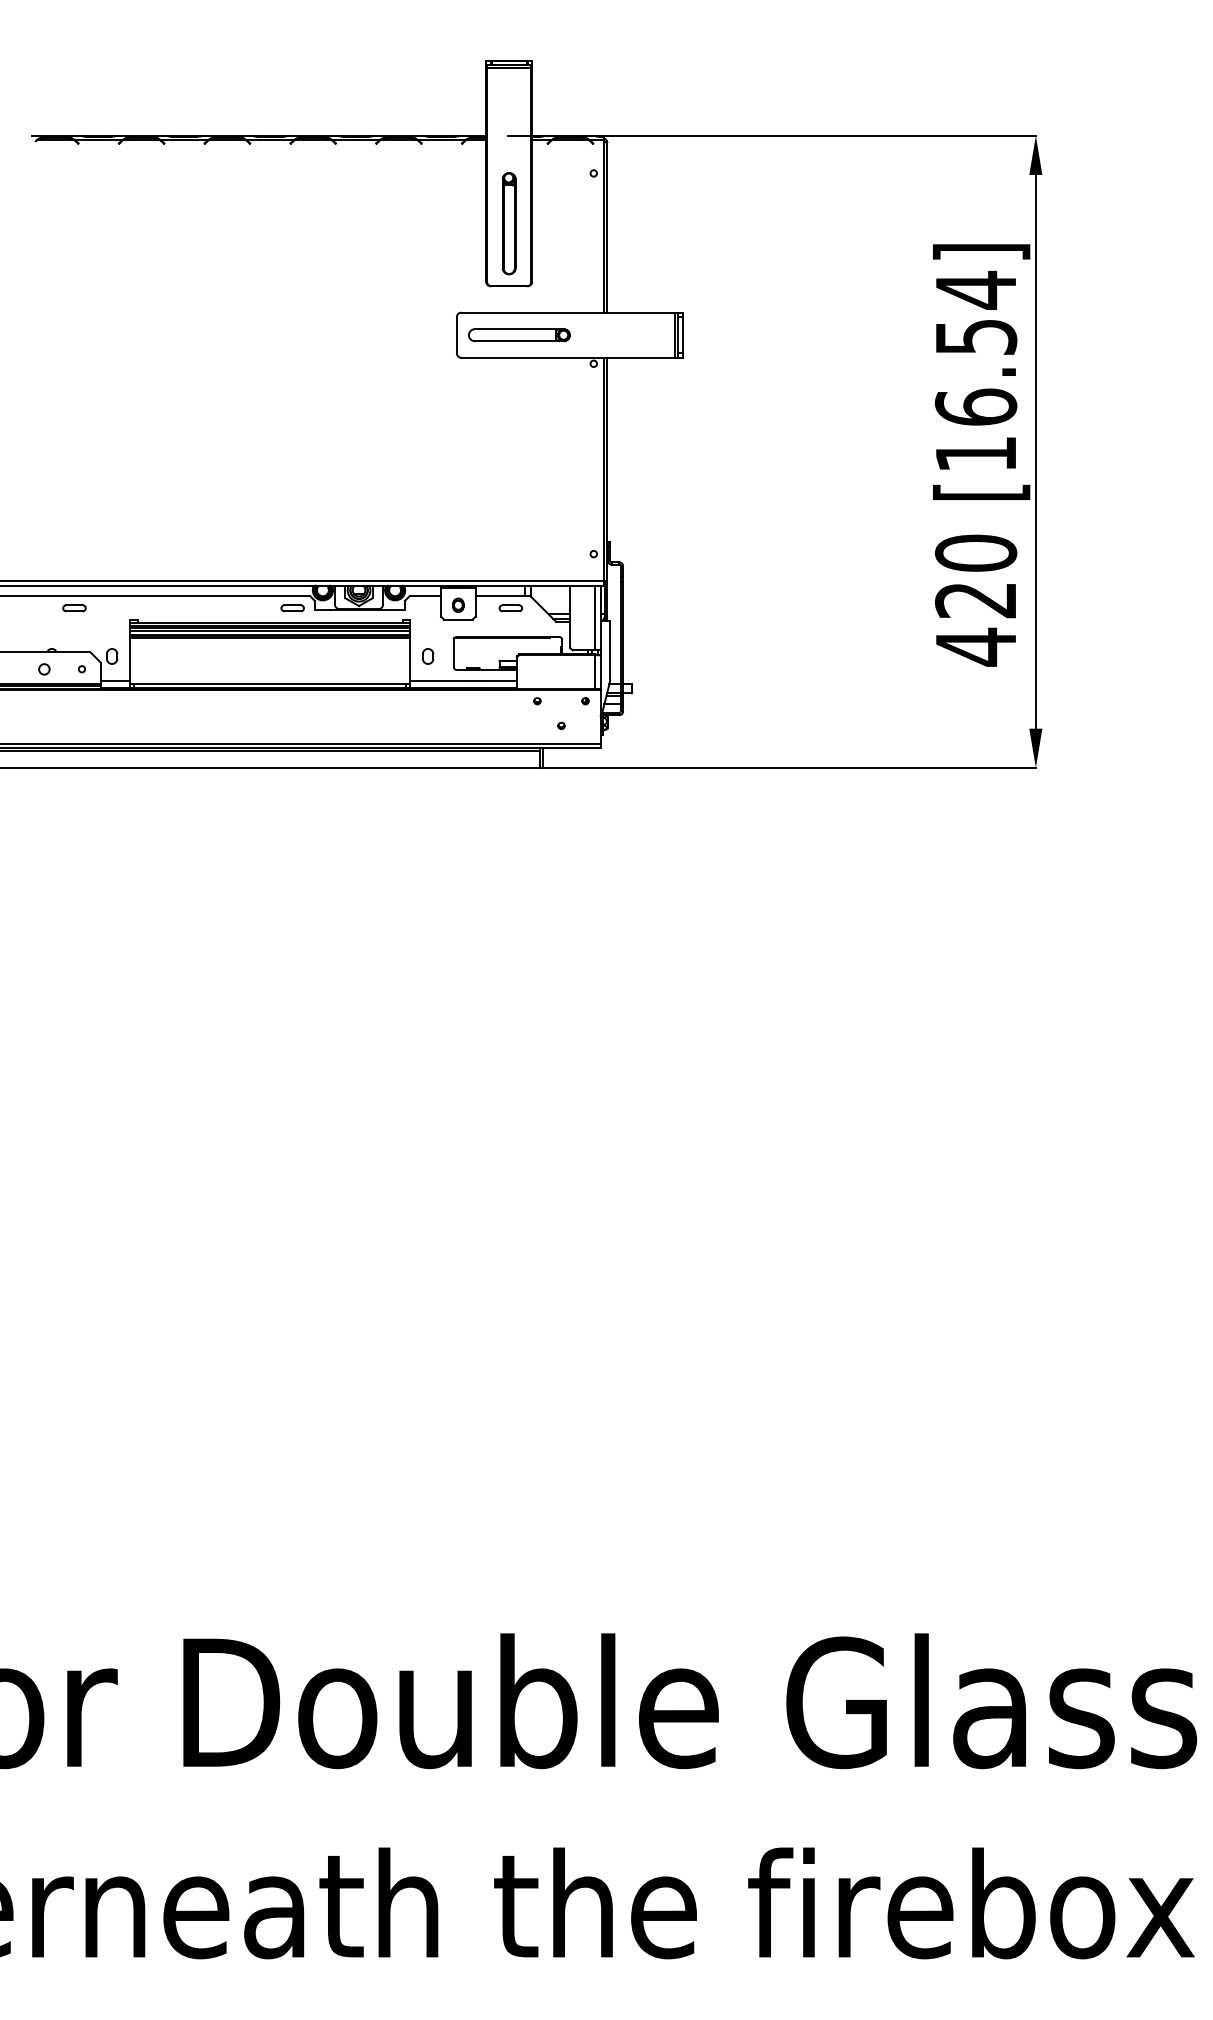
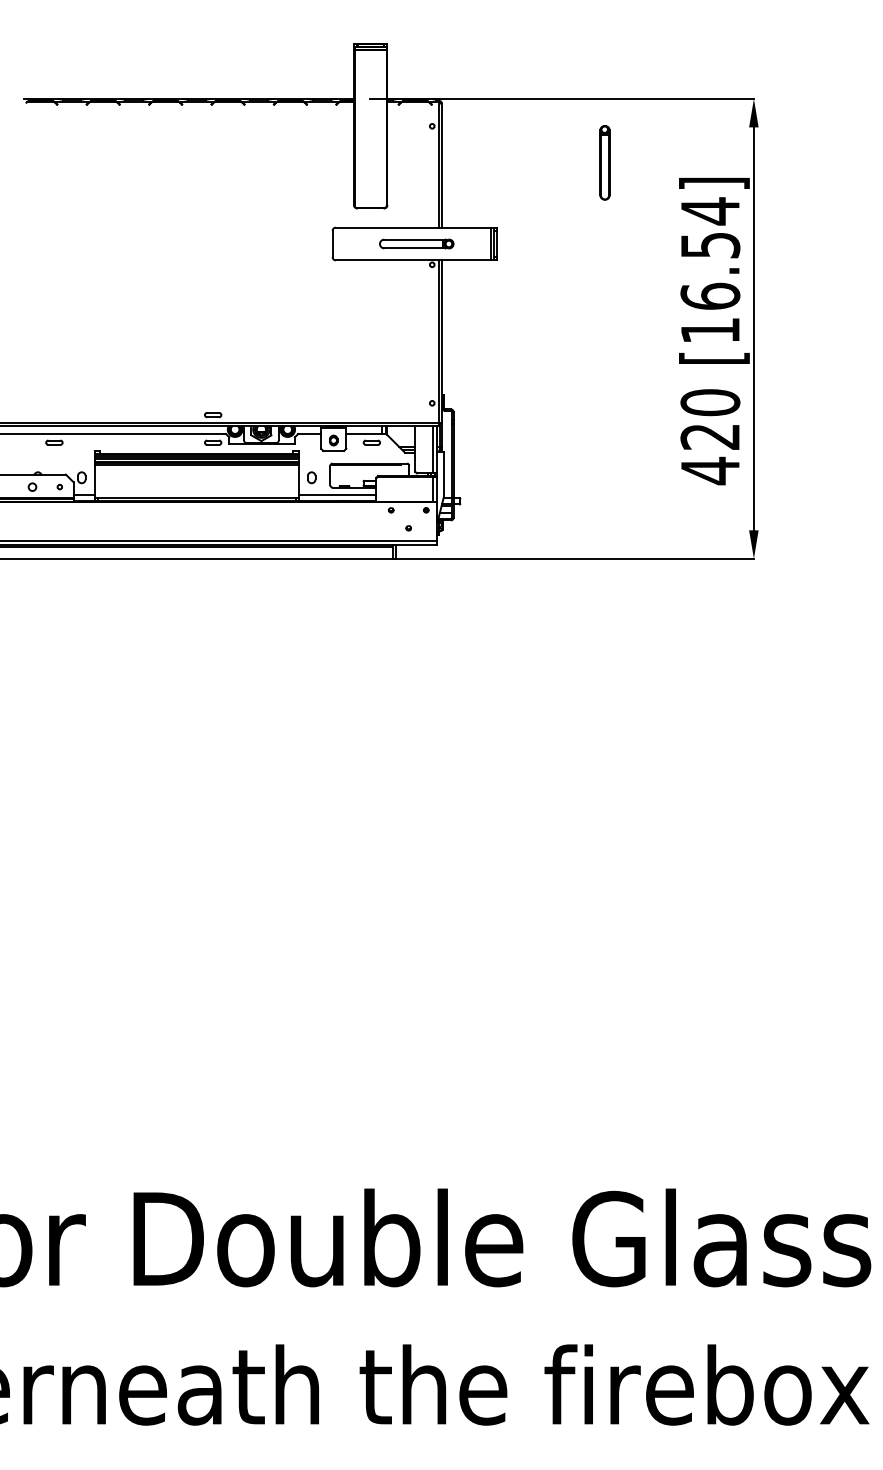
part: (508, 223) -> (604, 162), moved
part: (519, 335) -> (416, 244), moved
part: (292, 570) -> (213, 415), added

